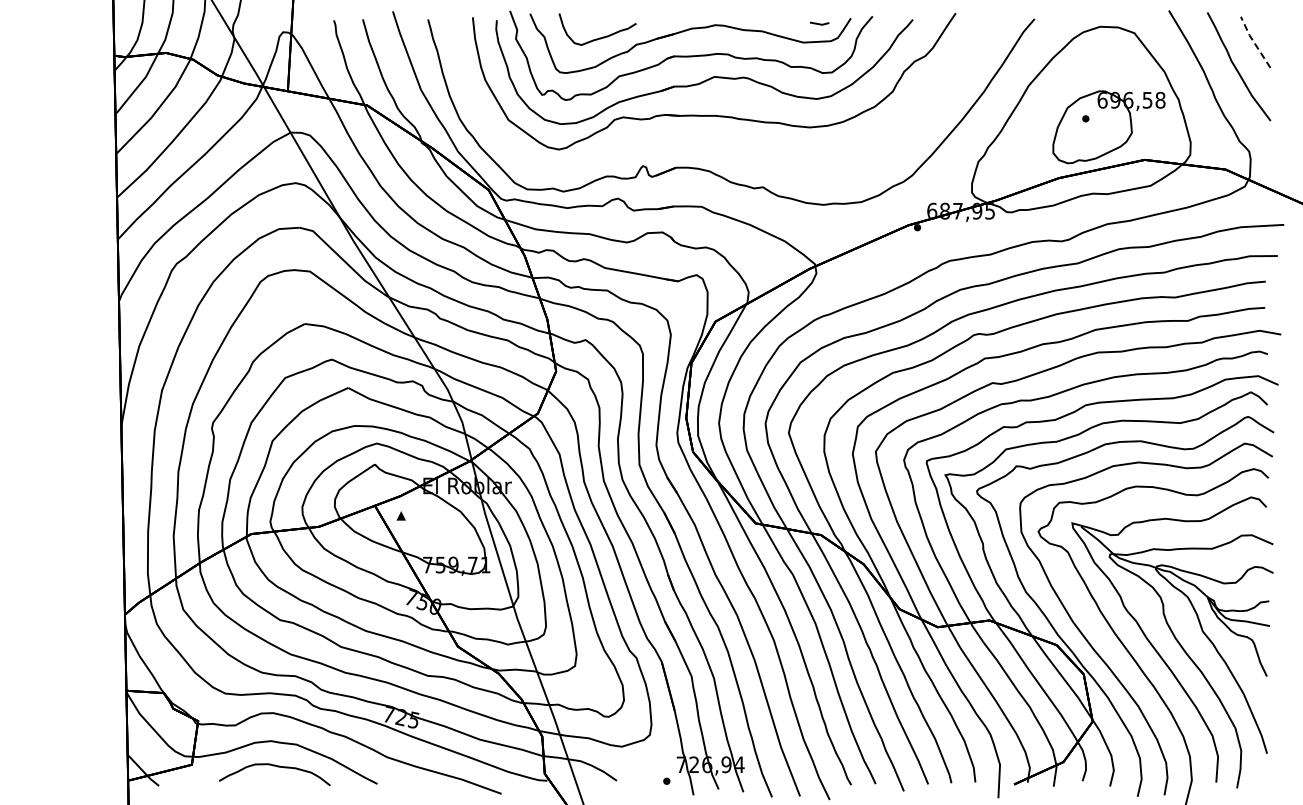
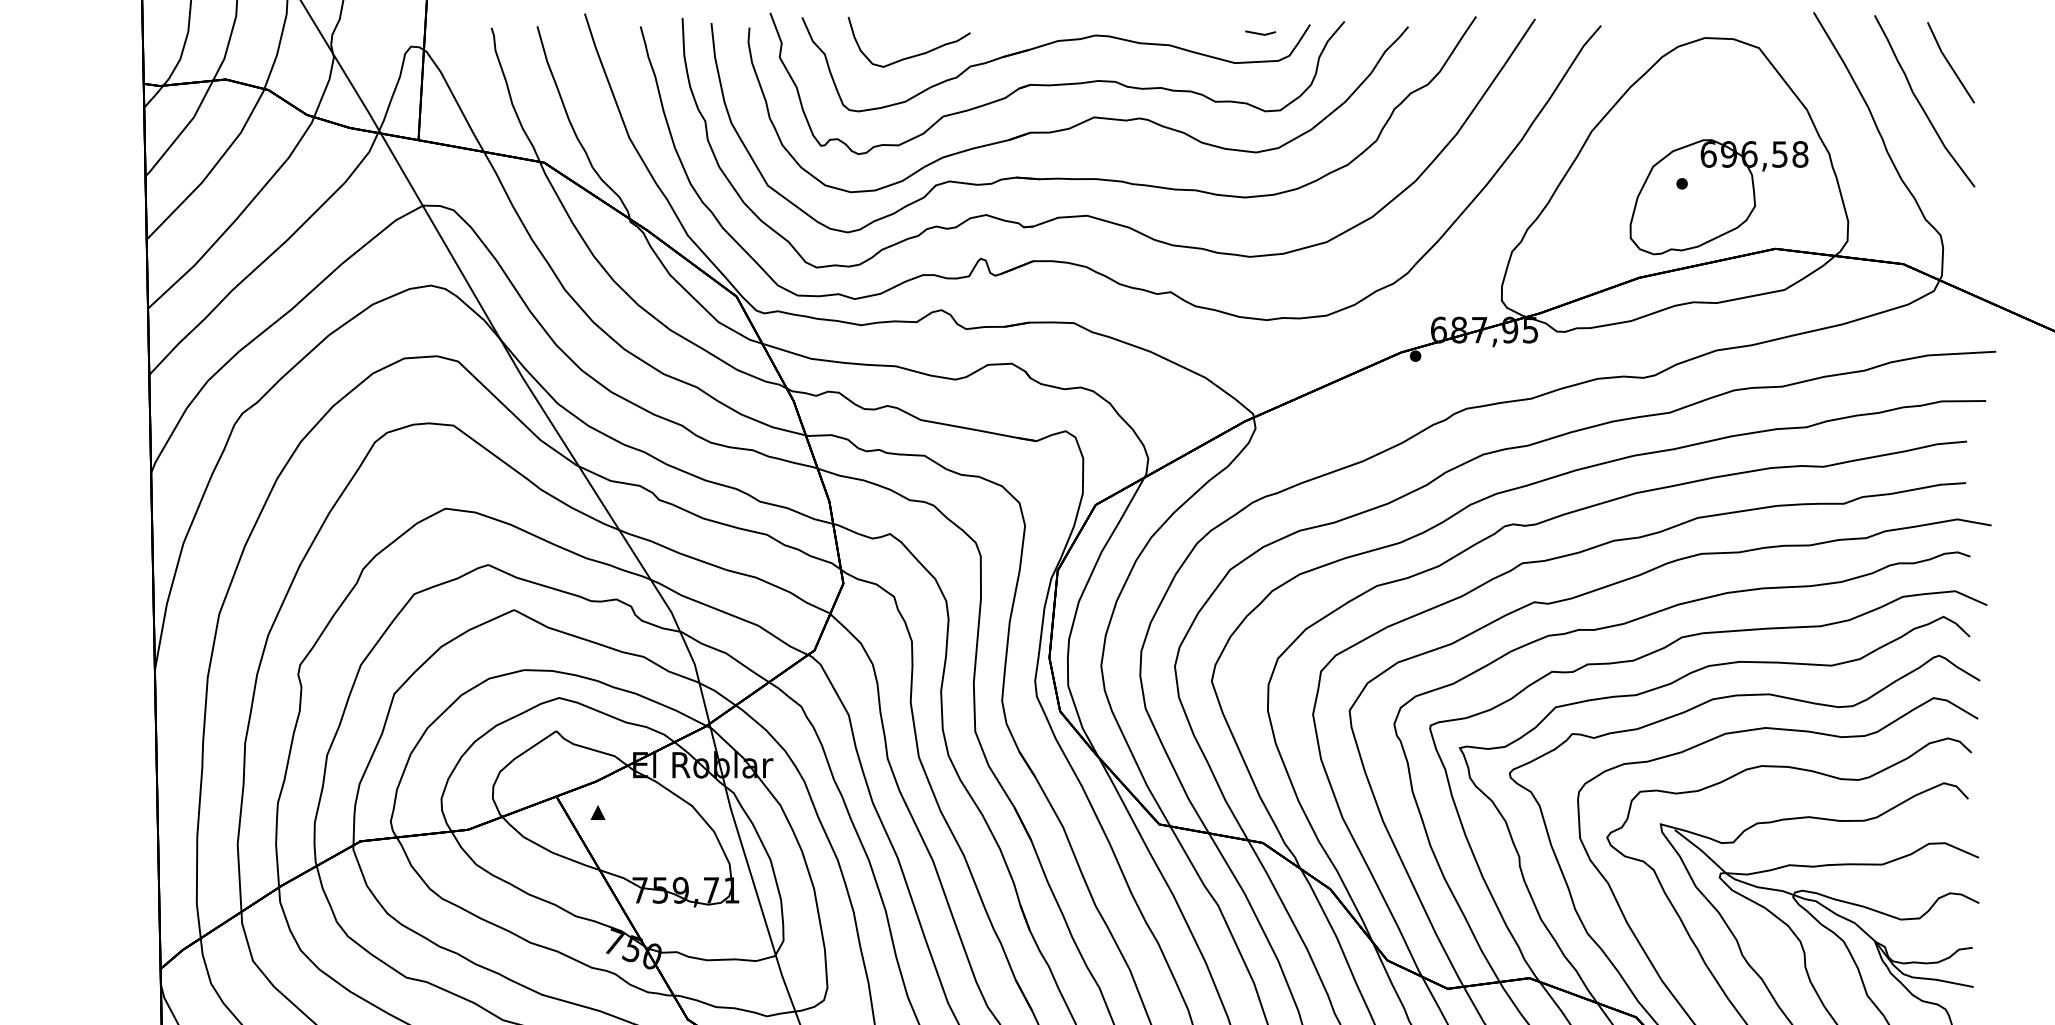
line: (1253, 42) -> (1947, 62), dashed -> solid
part: (712, 138) -> (1090, 214), added

